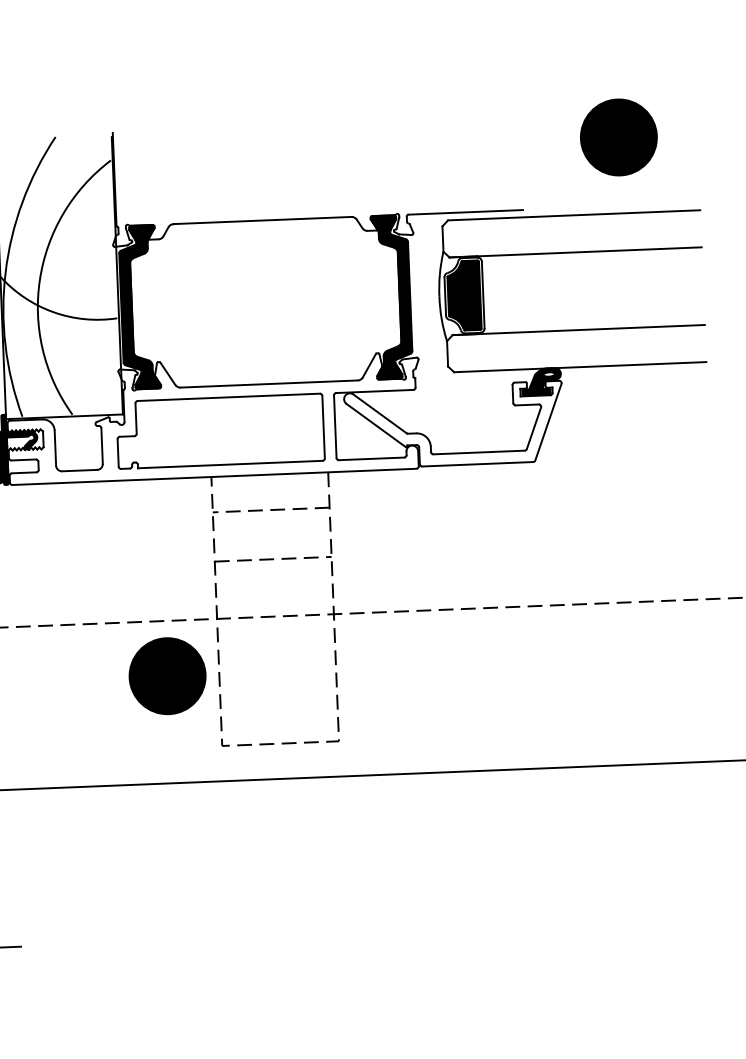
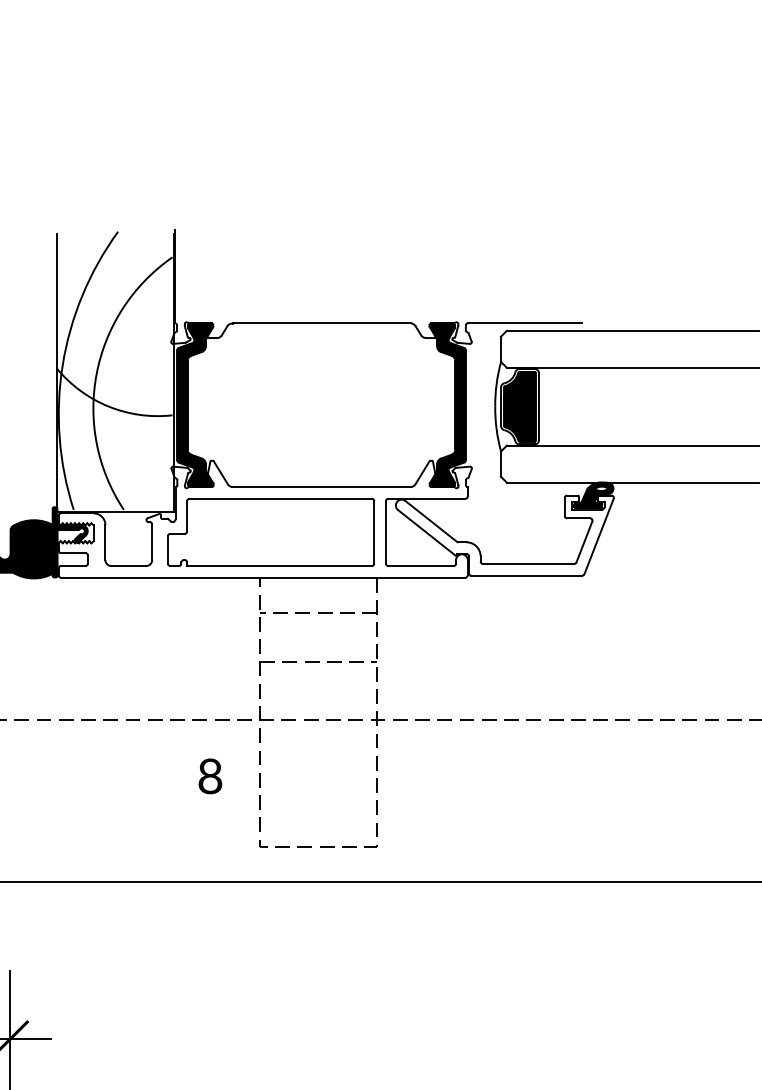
part: (618, 137) -> (680, 254), removed
part: (167, 675) -> (208, 774), removed

